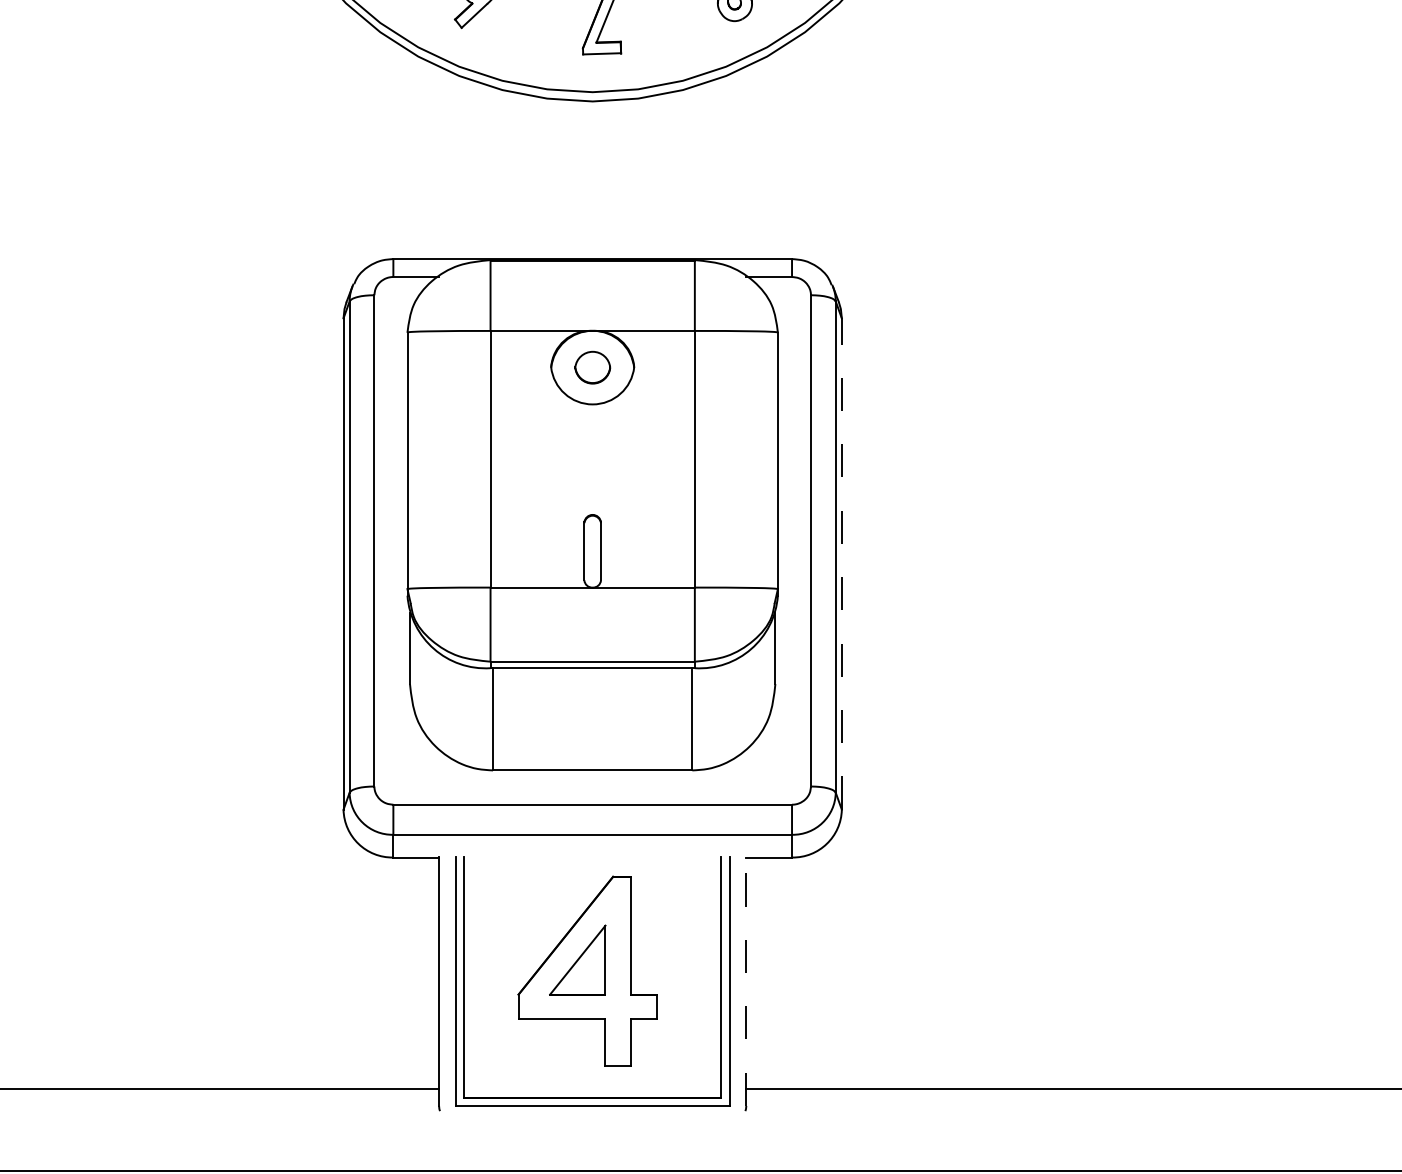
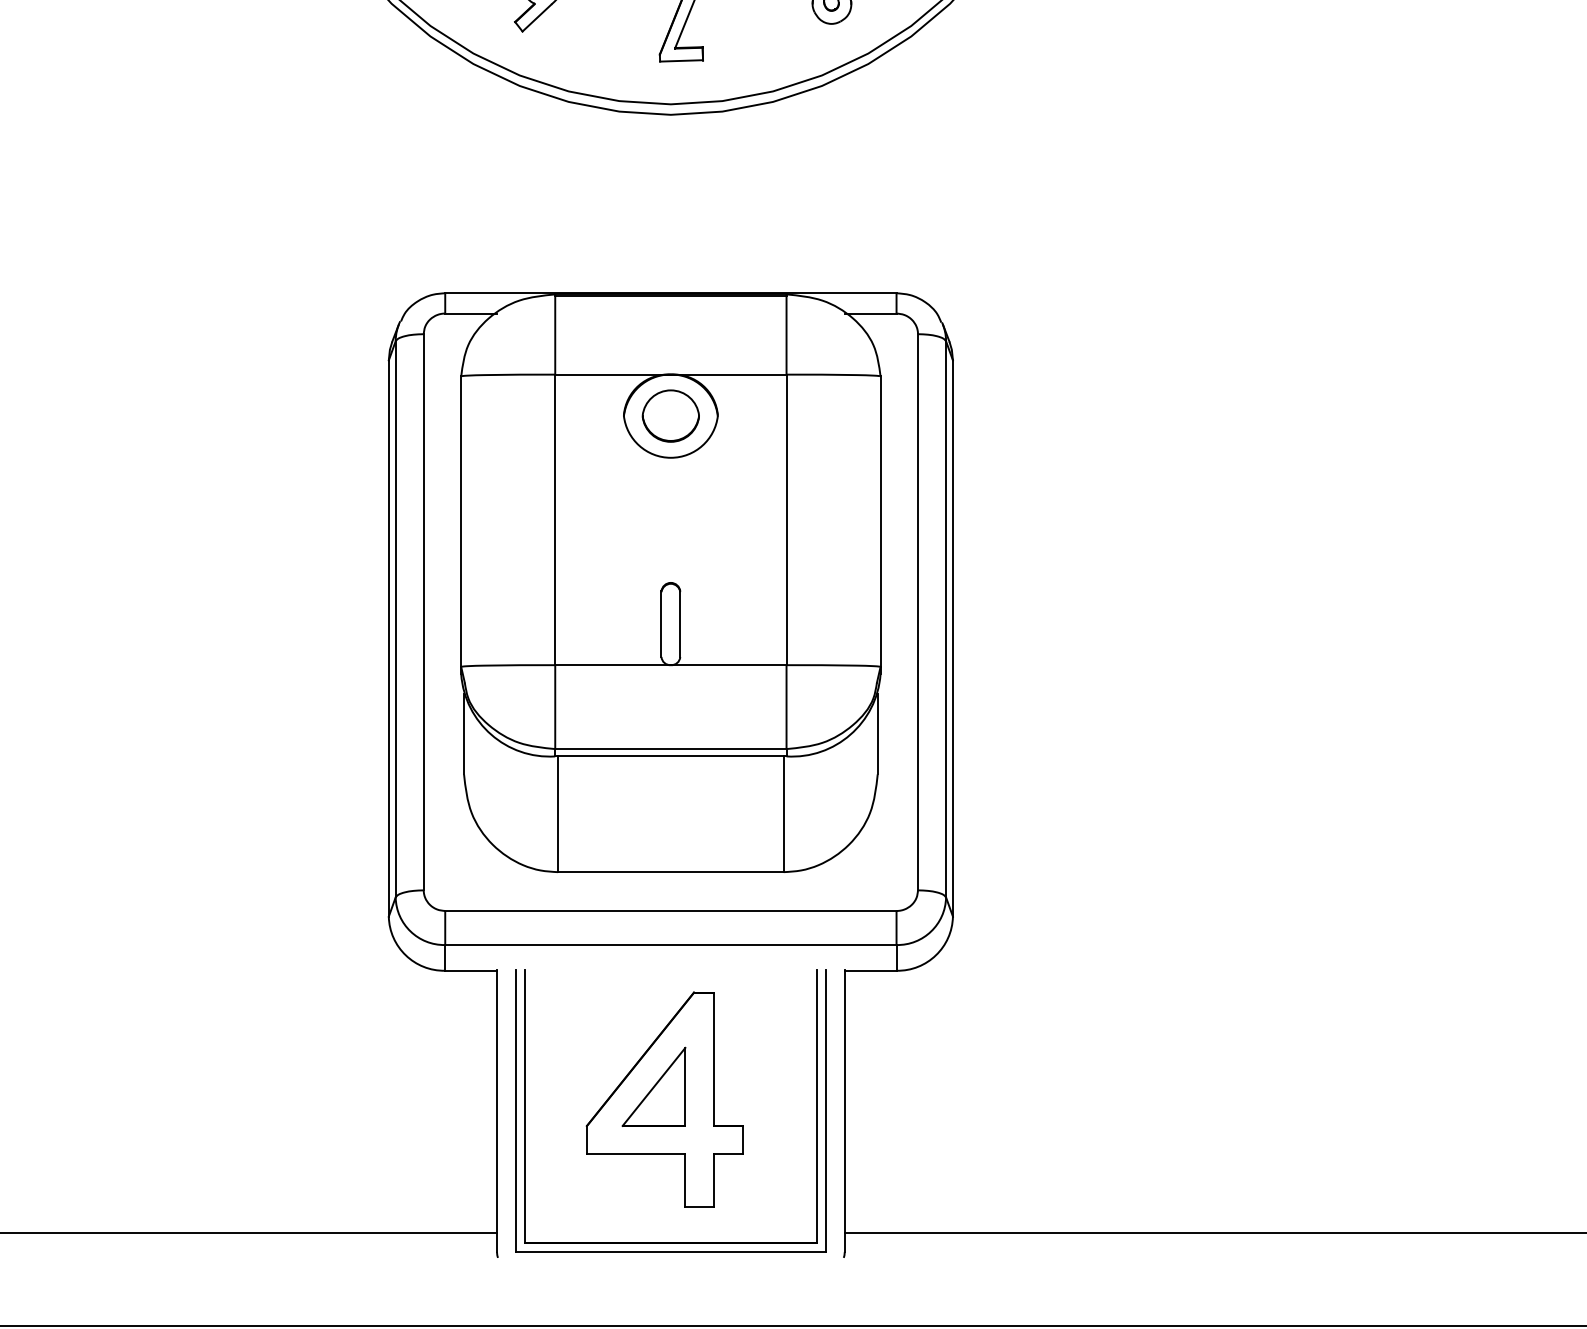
part: (592, 367) -> (670, 416), size x1.43
line: (841, 564) -> (952, 639), dashed -> solid
line: (746, 980) -> (845, 1109), dashed -> solid

